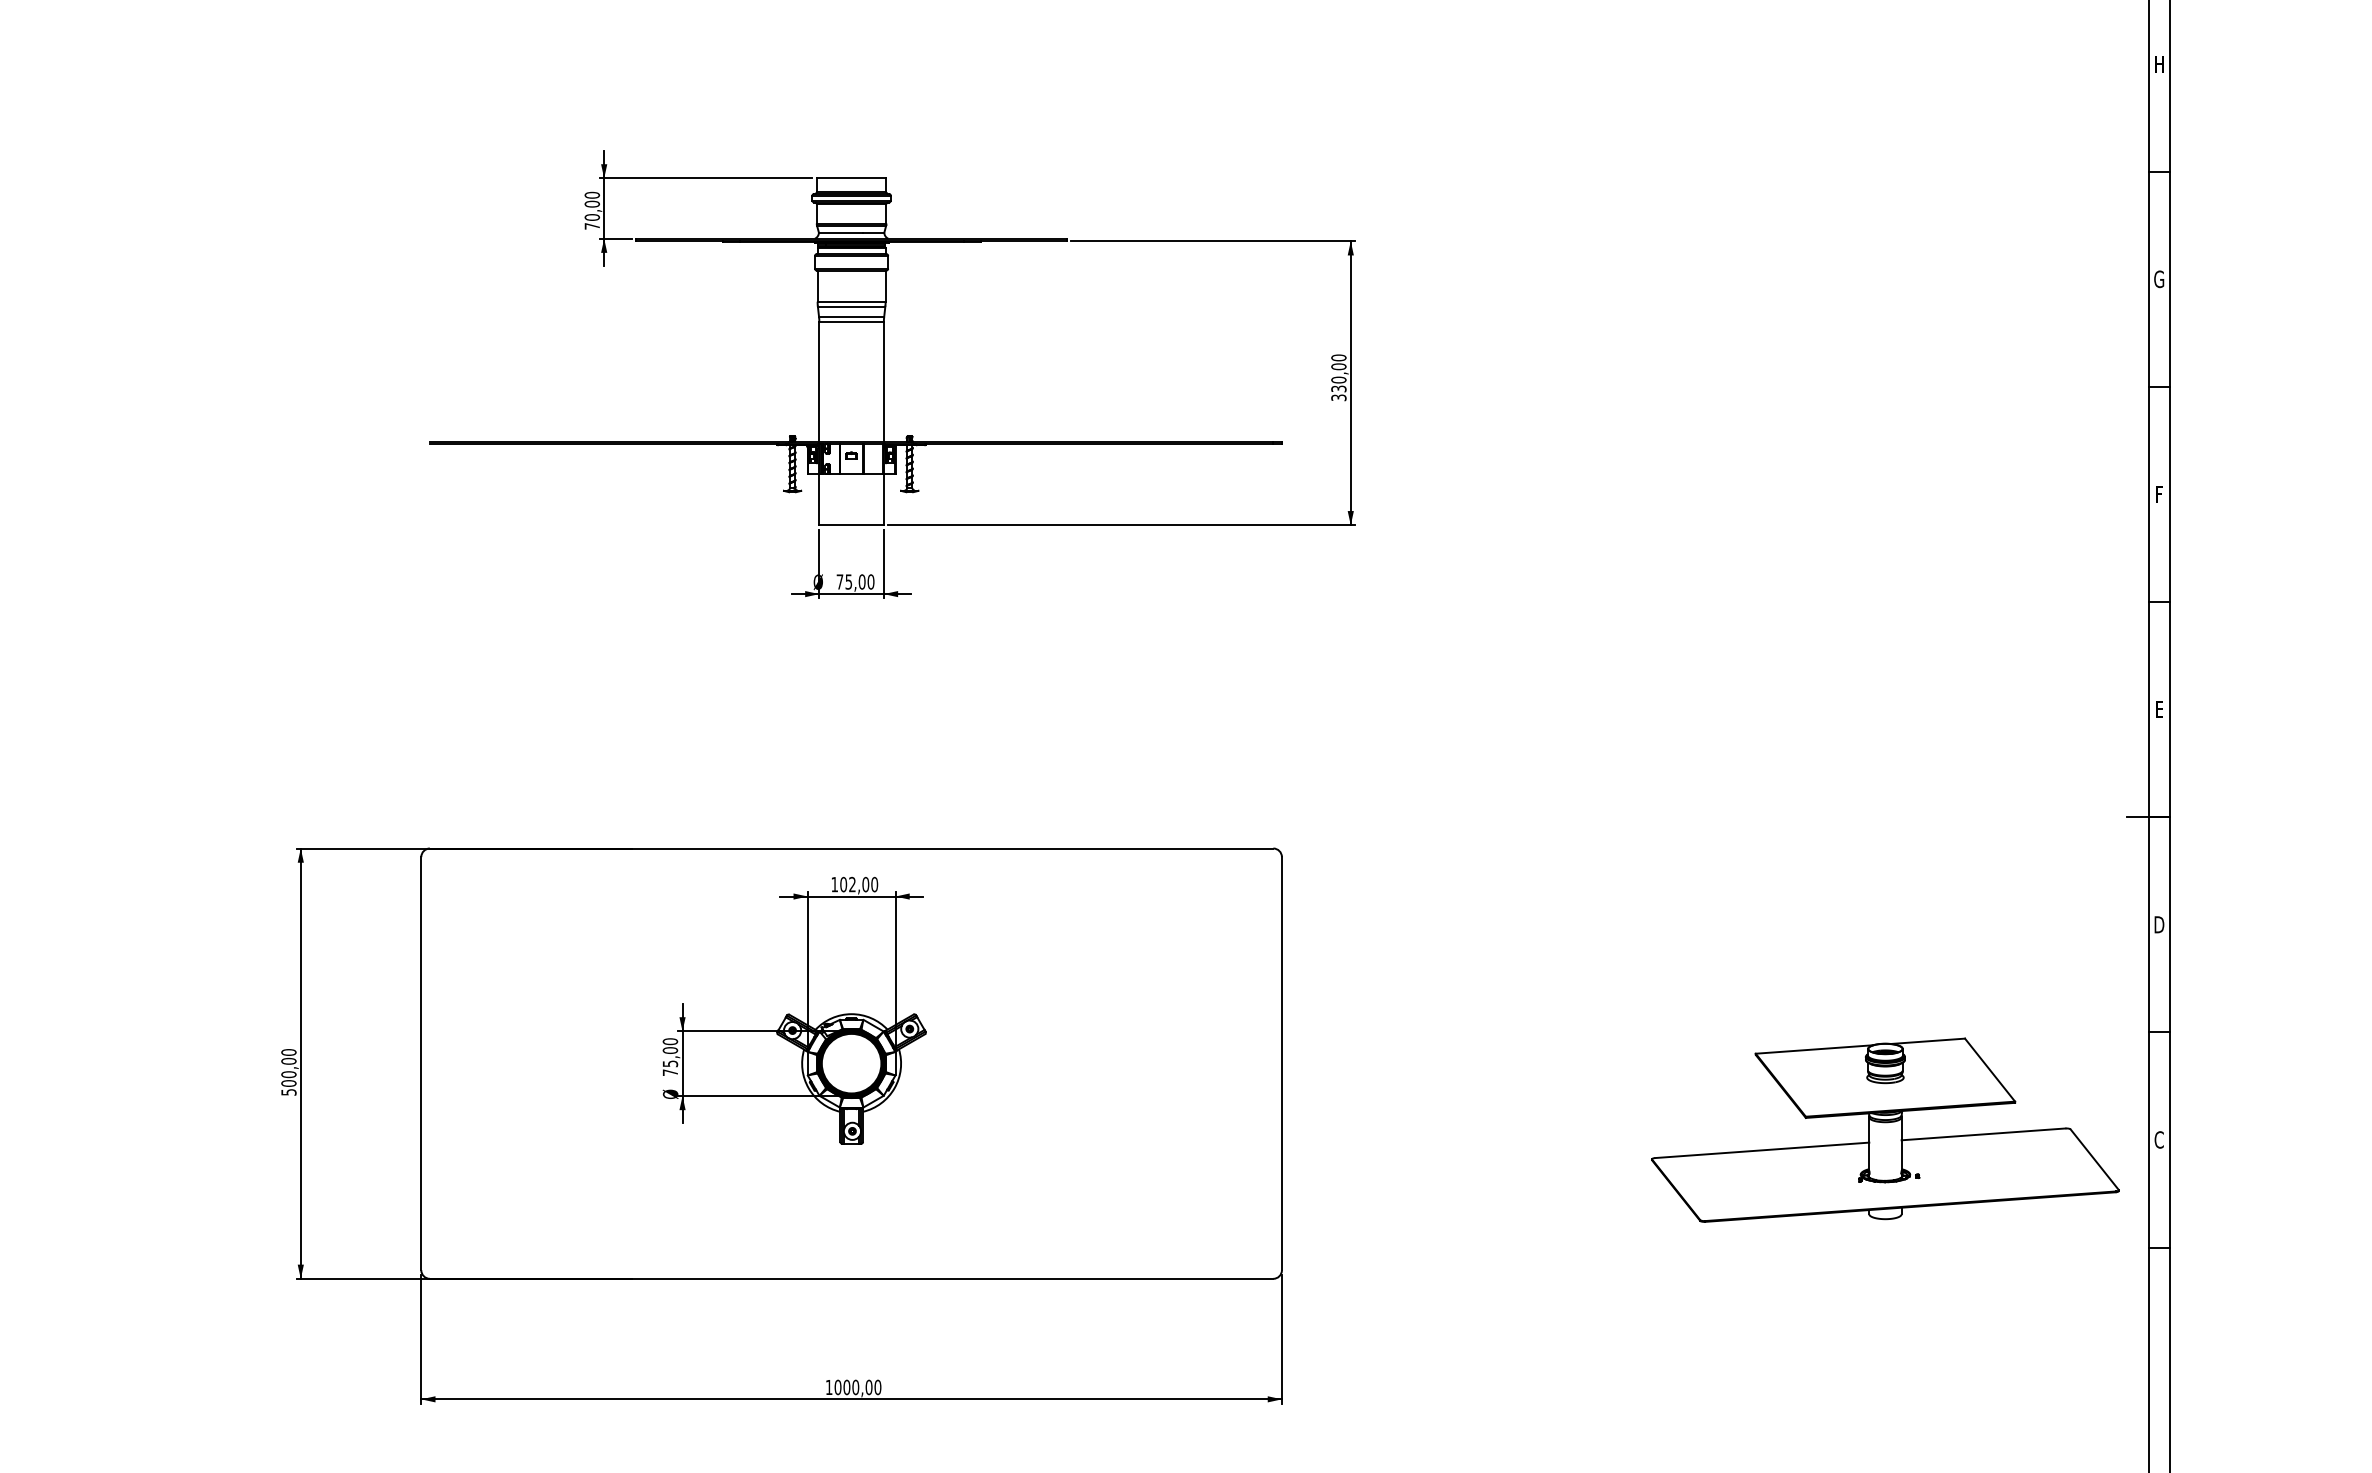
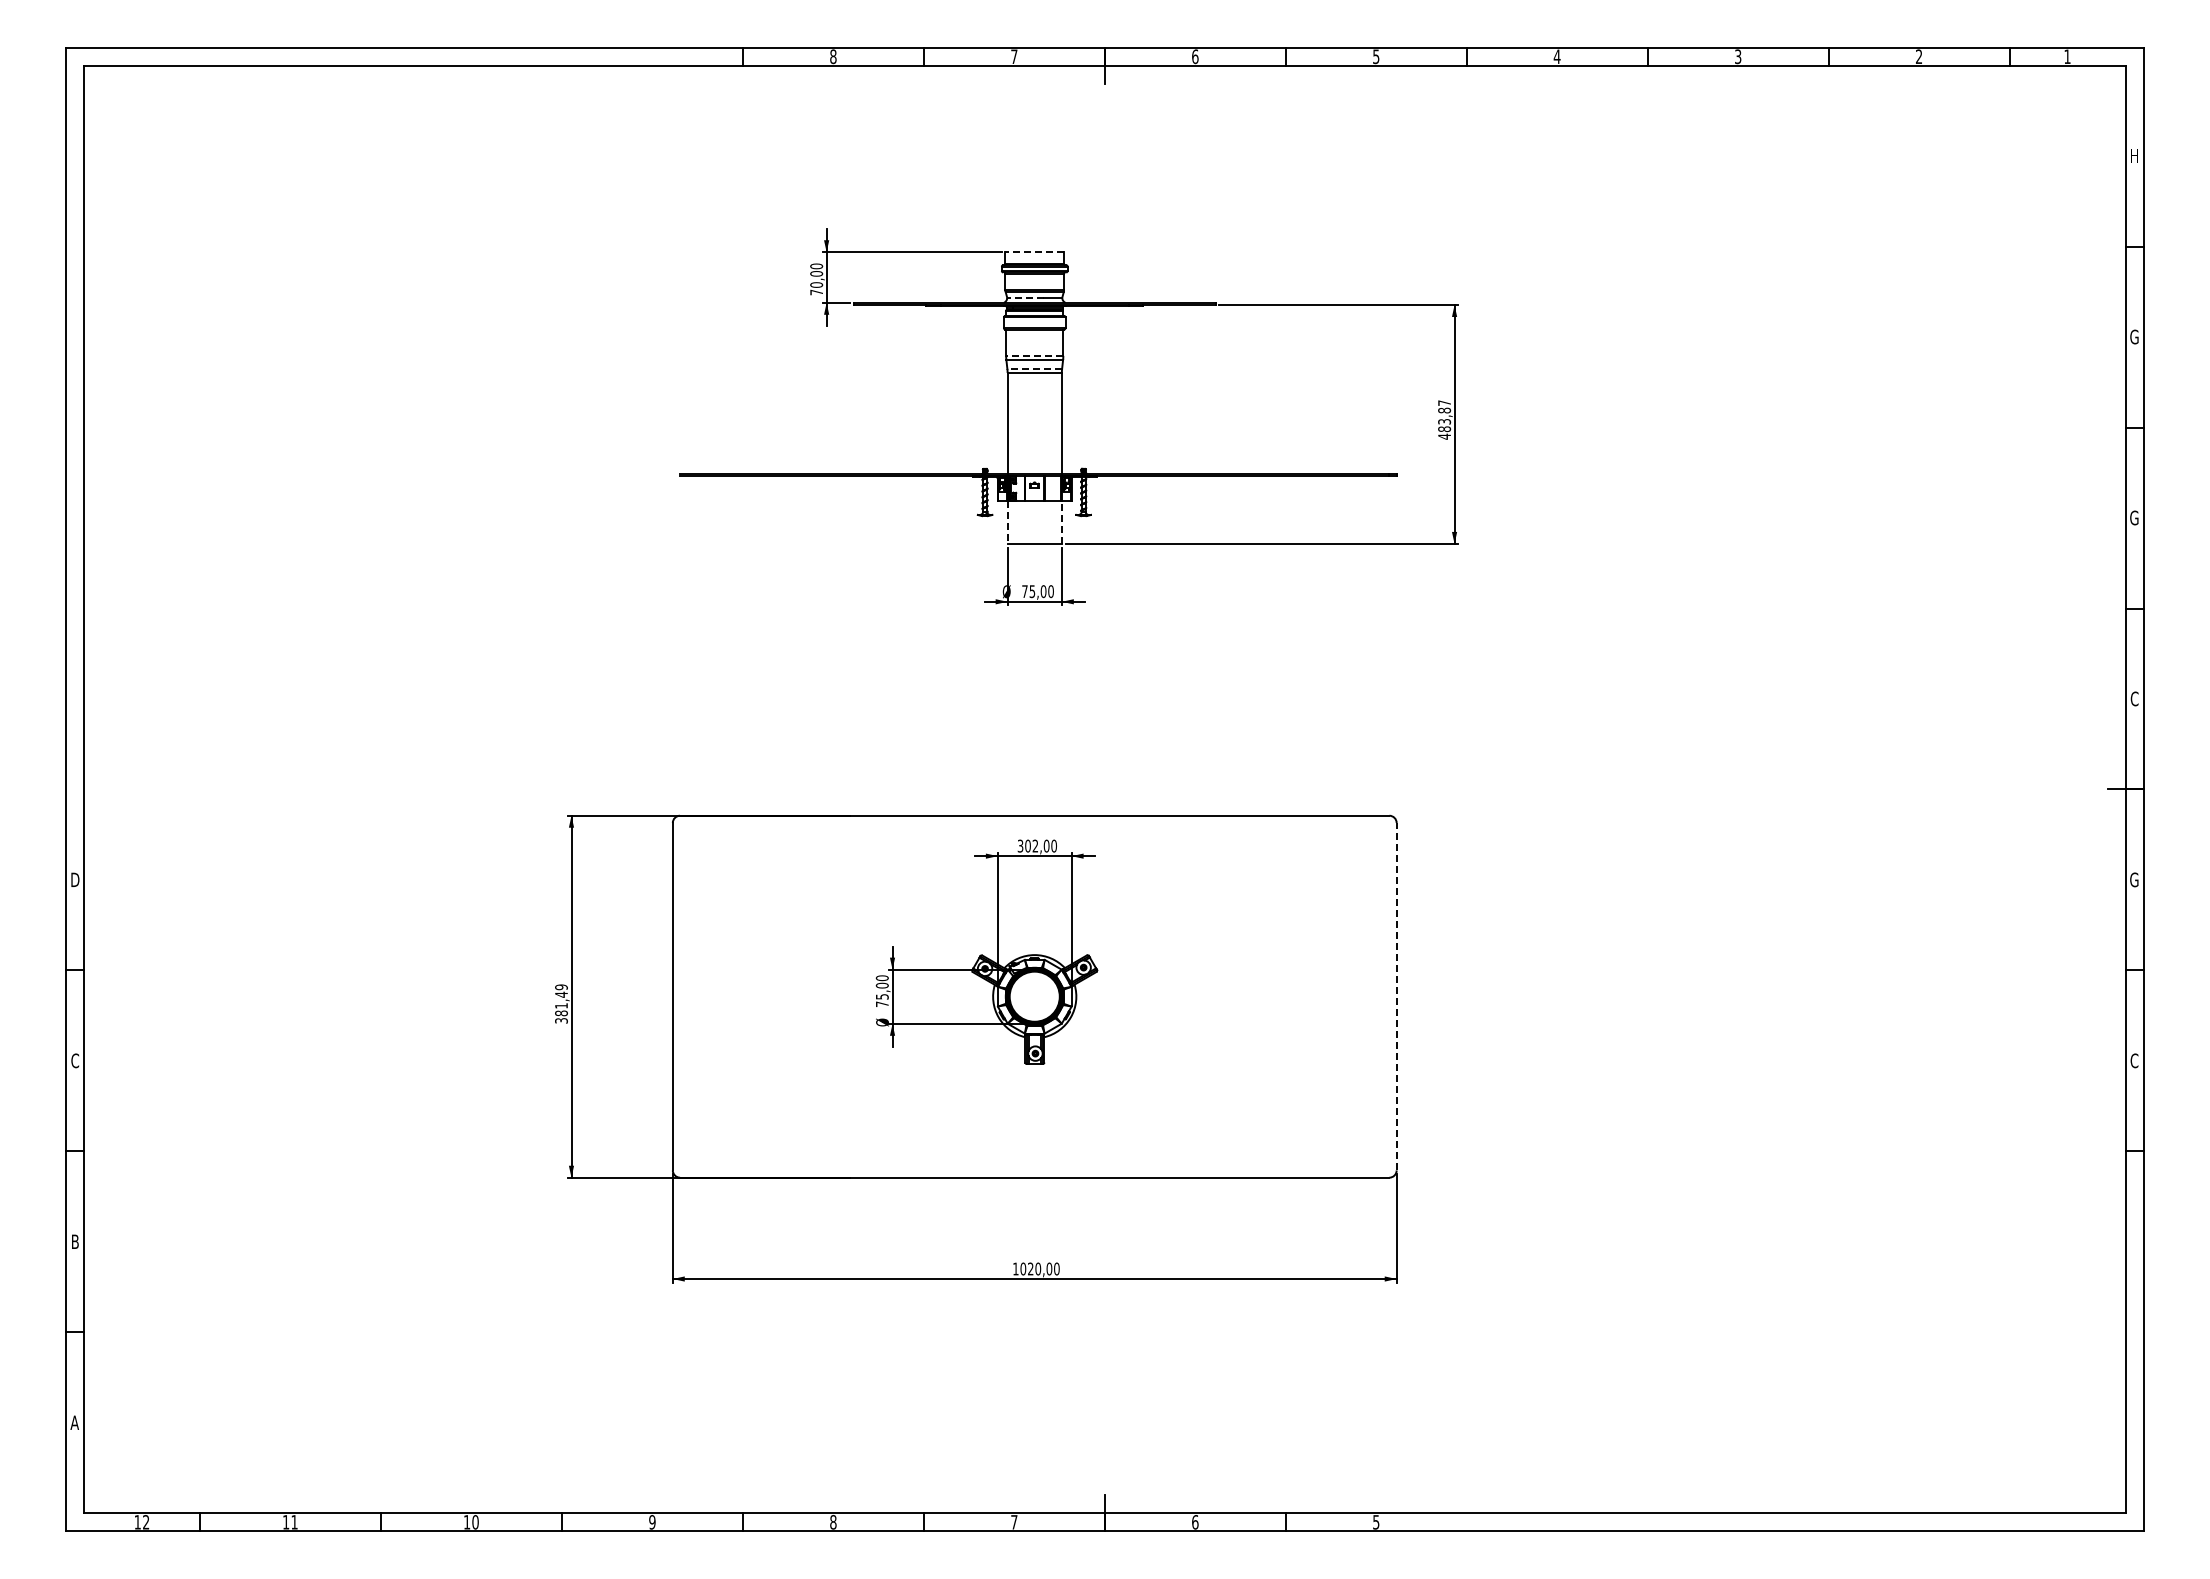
line: (851, 178) -> (1034, 252), solid -> dashed
line: (840, 232) -> (1025, 297), solid -> dashed
line: (851, 301) -> (1034, 355), solid -> dashed
line: (851, 316) -> (1034, 368), solid -> dashed
text: (1338, 377) -> (1444, 419), 330,00 -> 483,87
text: (2159, 493) -> (2134, 517), F -> G
line: (819, 499) -> (1007, 522), solid -> dashed
line: (883, 499) -> (1061, 522), solid -> dashed
text: (2159, 709) -> (2134, 698), E -> C
text: (834, 883) -> (1020, 845), 102,00 -> 302,00
text: (2159, 924) -> (2134, 879), D -> G
line: (1281, 1063) -> (1396, 996), solid -> dashed
text: (288, 1071) -> (561, 1003), 500,00 -> 381,49
part: (1884, 1129) -> (1903, 1052), removed
text: (846, 1386) -> (1030, 1268), 1000,00 -> 1020,00

